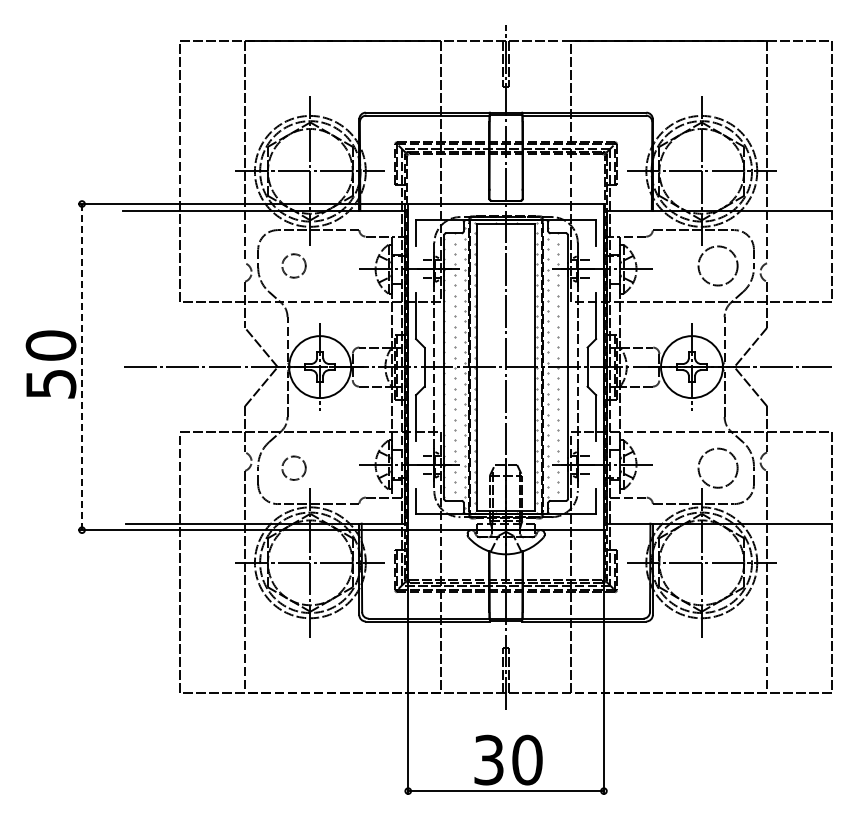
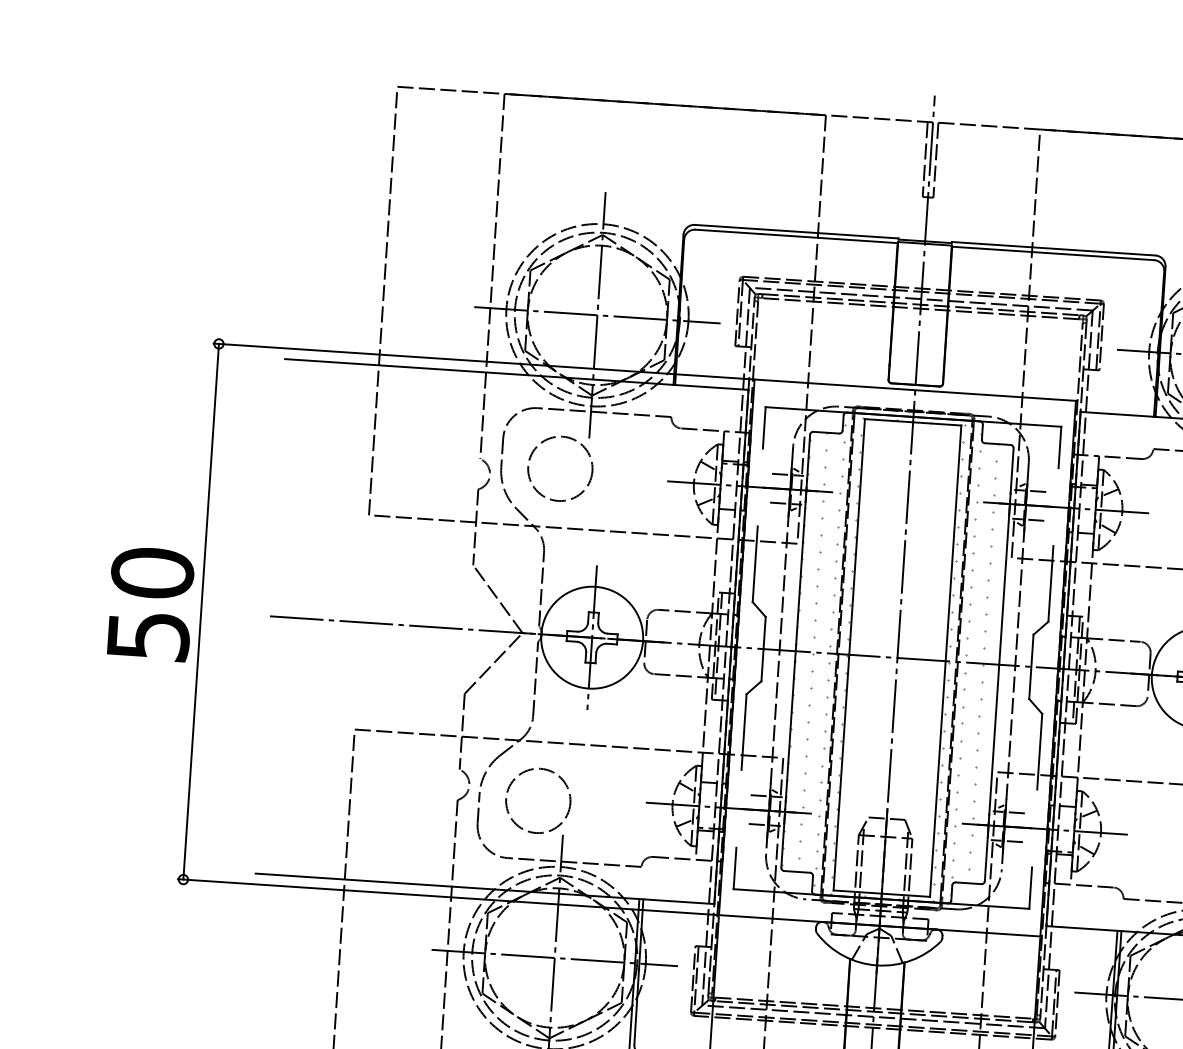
circle: (293, 265) -> (559, 467), size x1.67
line: (82, 367) -> (201, 612), dashed -> solid
circle: (293, 467) -> (537, 799), size x1.67

